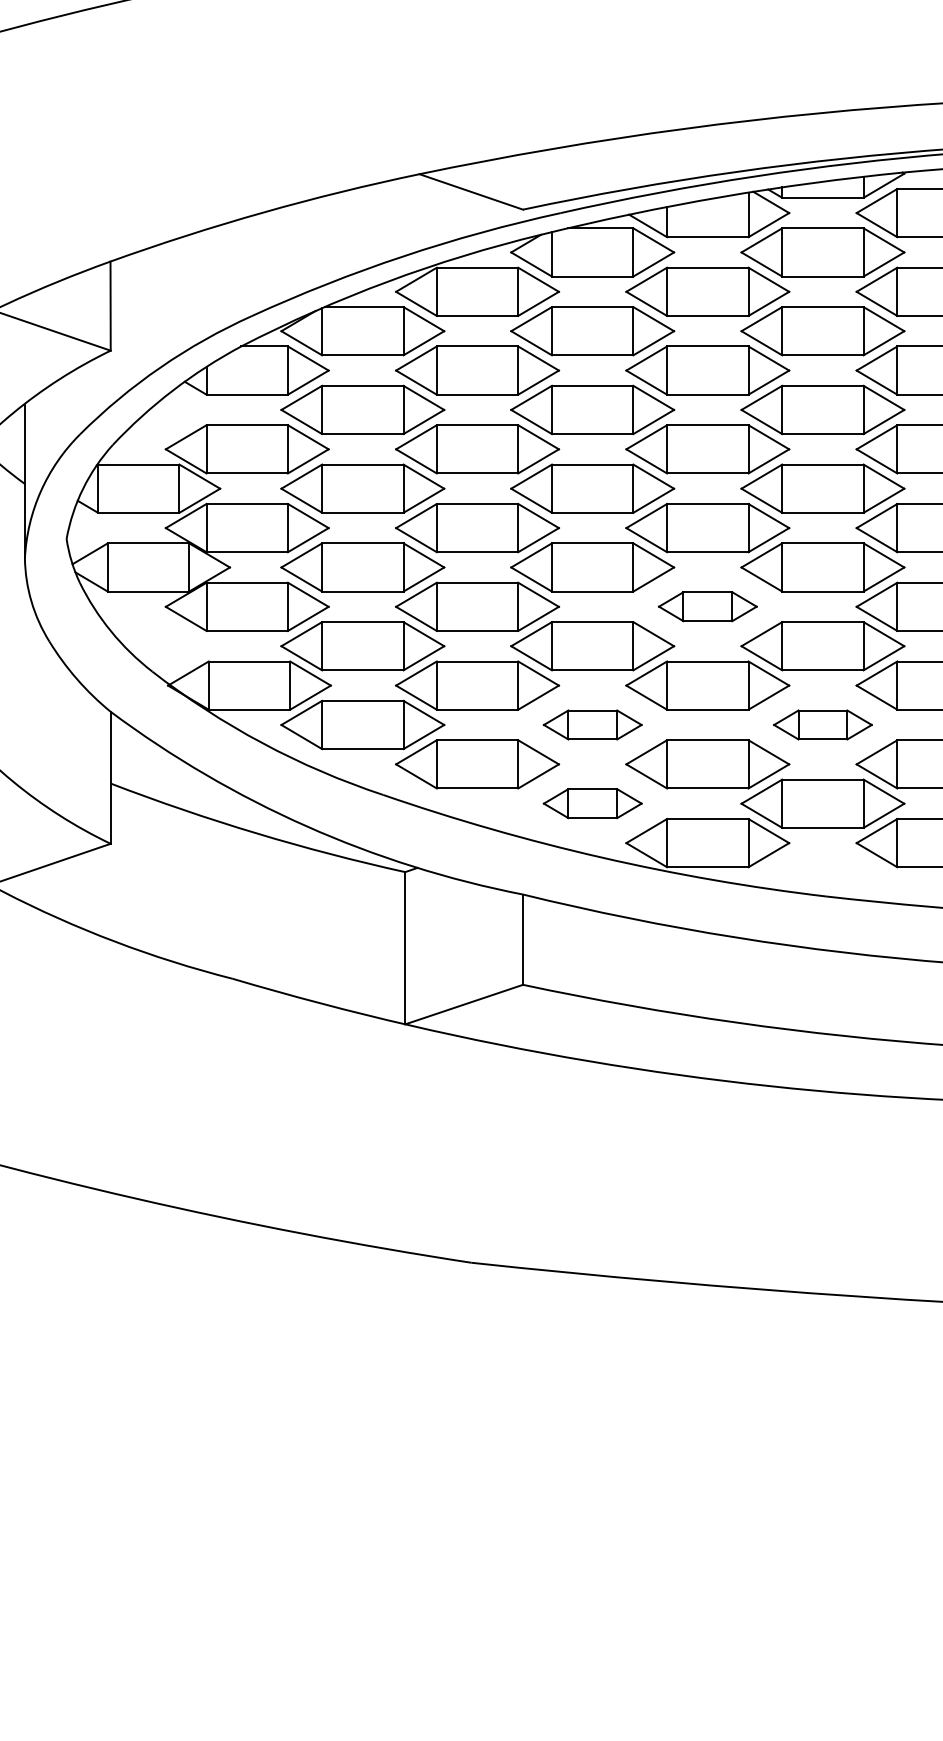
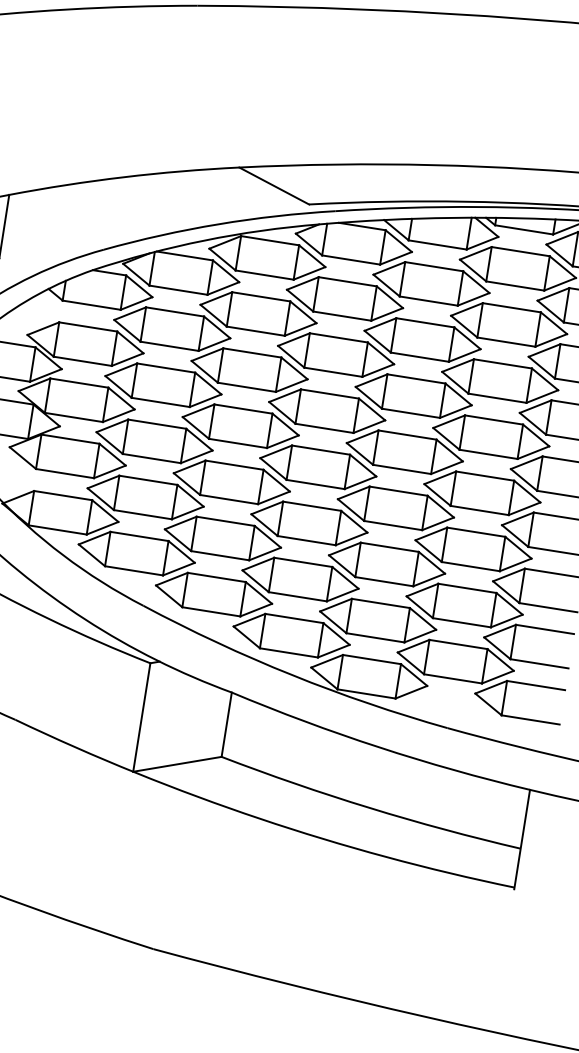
part: (707, 606) -> (395, 508), size x1.67
part: (592, 724) -> (300, 579), size x1.67
part: (822, 724) -> (464, 605), size x1.67
part: (592, 803) -> (291, 635), size x1.67

